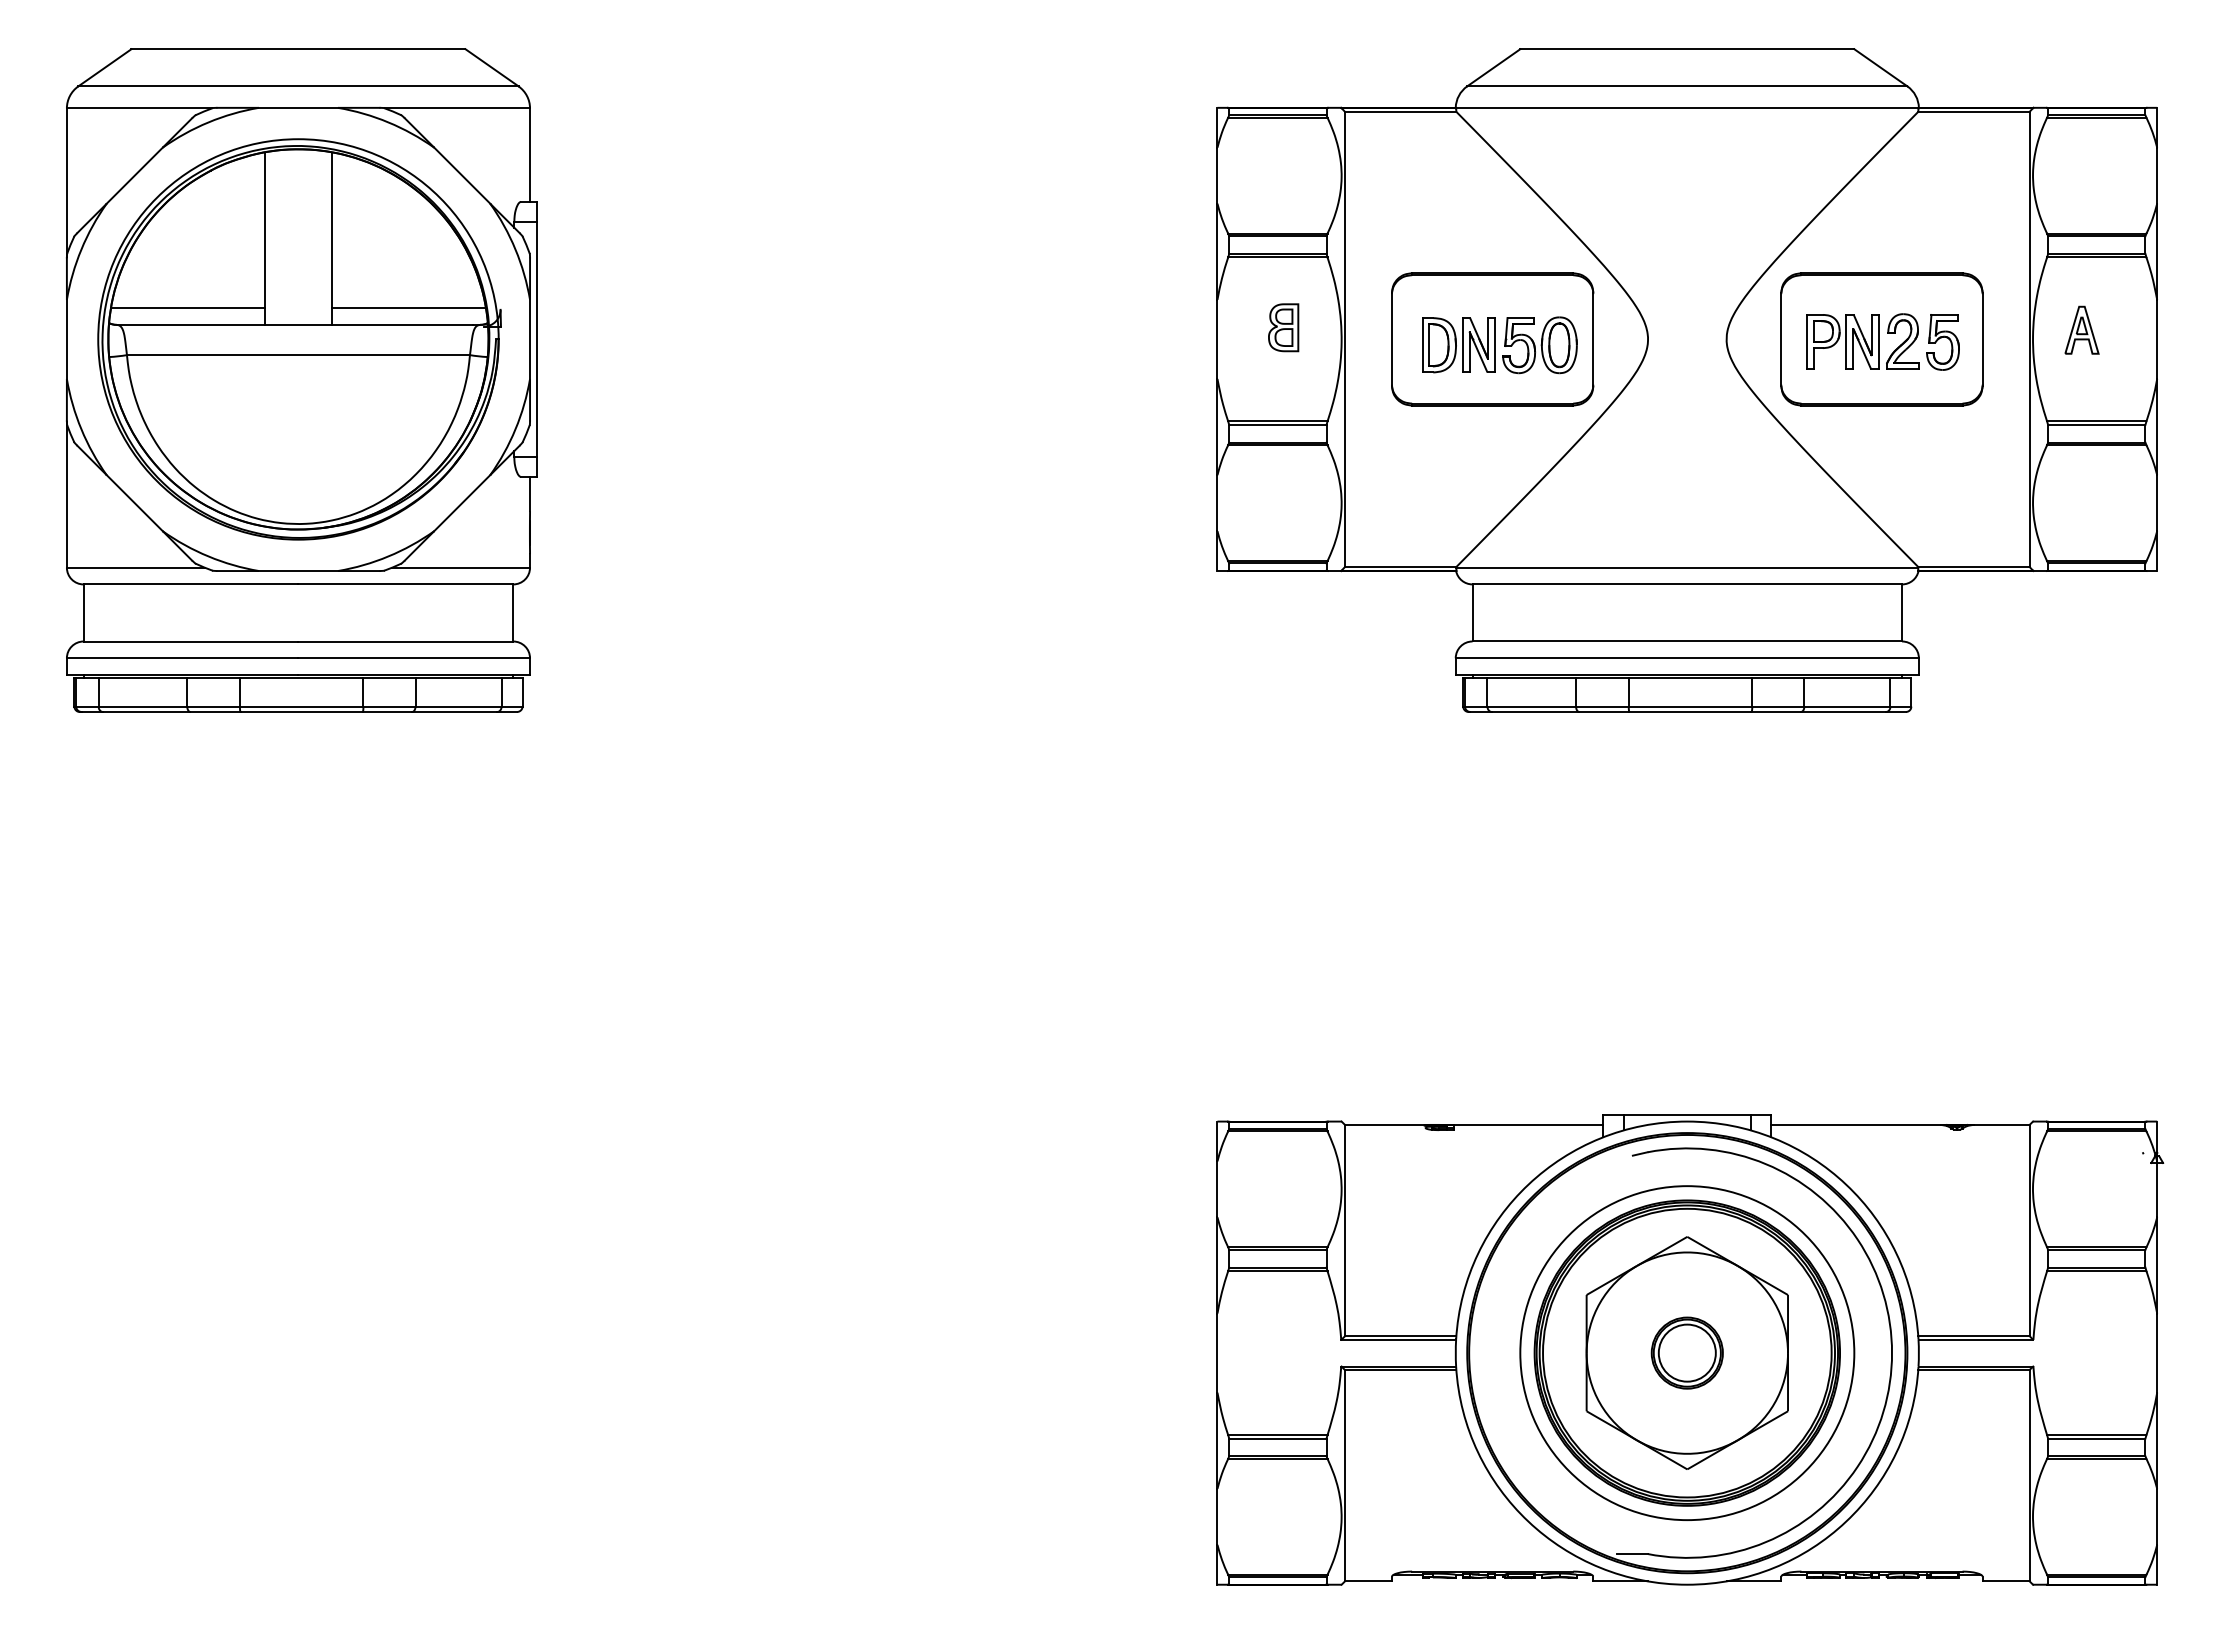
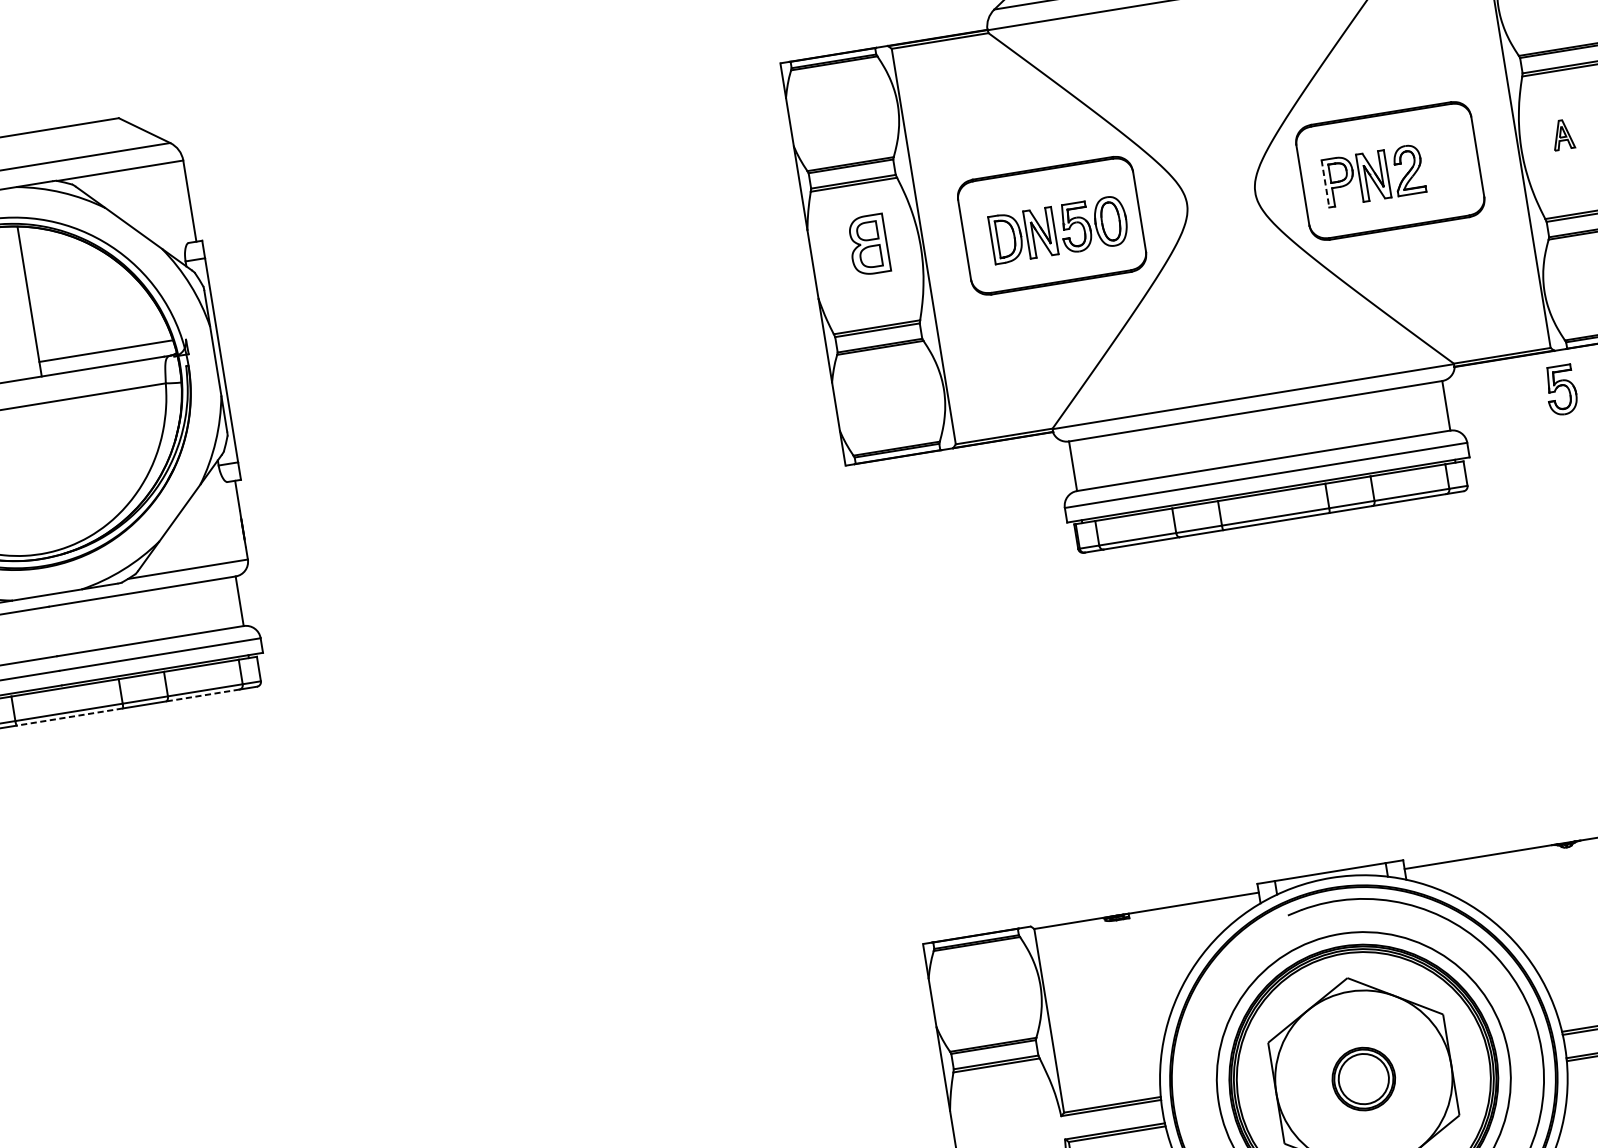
part: (1283, 327) -> (868, 244), size x1.4
part: (2081, 329) -> (1562, 134), size x0.7
line: (1806, 342) -> (1325, 184), solid -> dashed
part: (1942, 342) -> (1560, 390), moved
line: (301, 711) -> (69, 716), solid -> dashed
line: (454, 711) -> (202, 695), solid -> dashed

